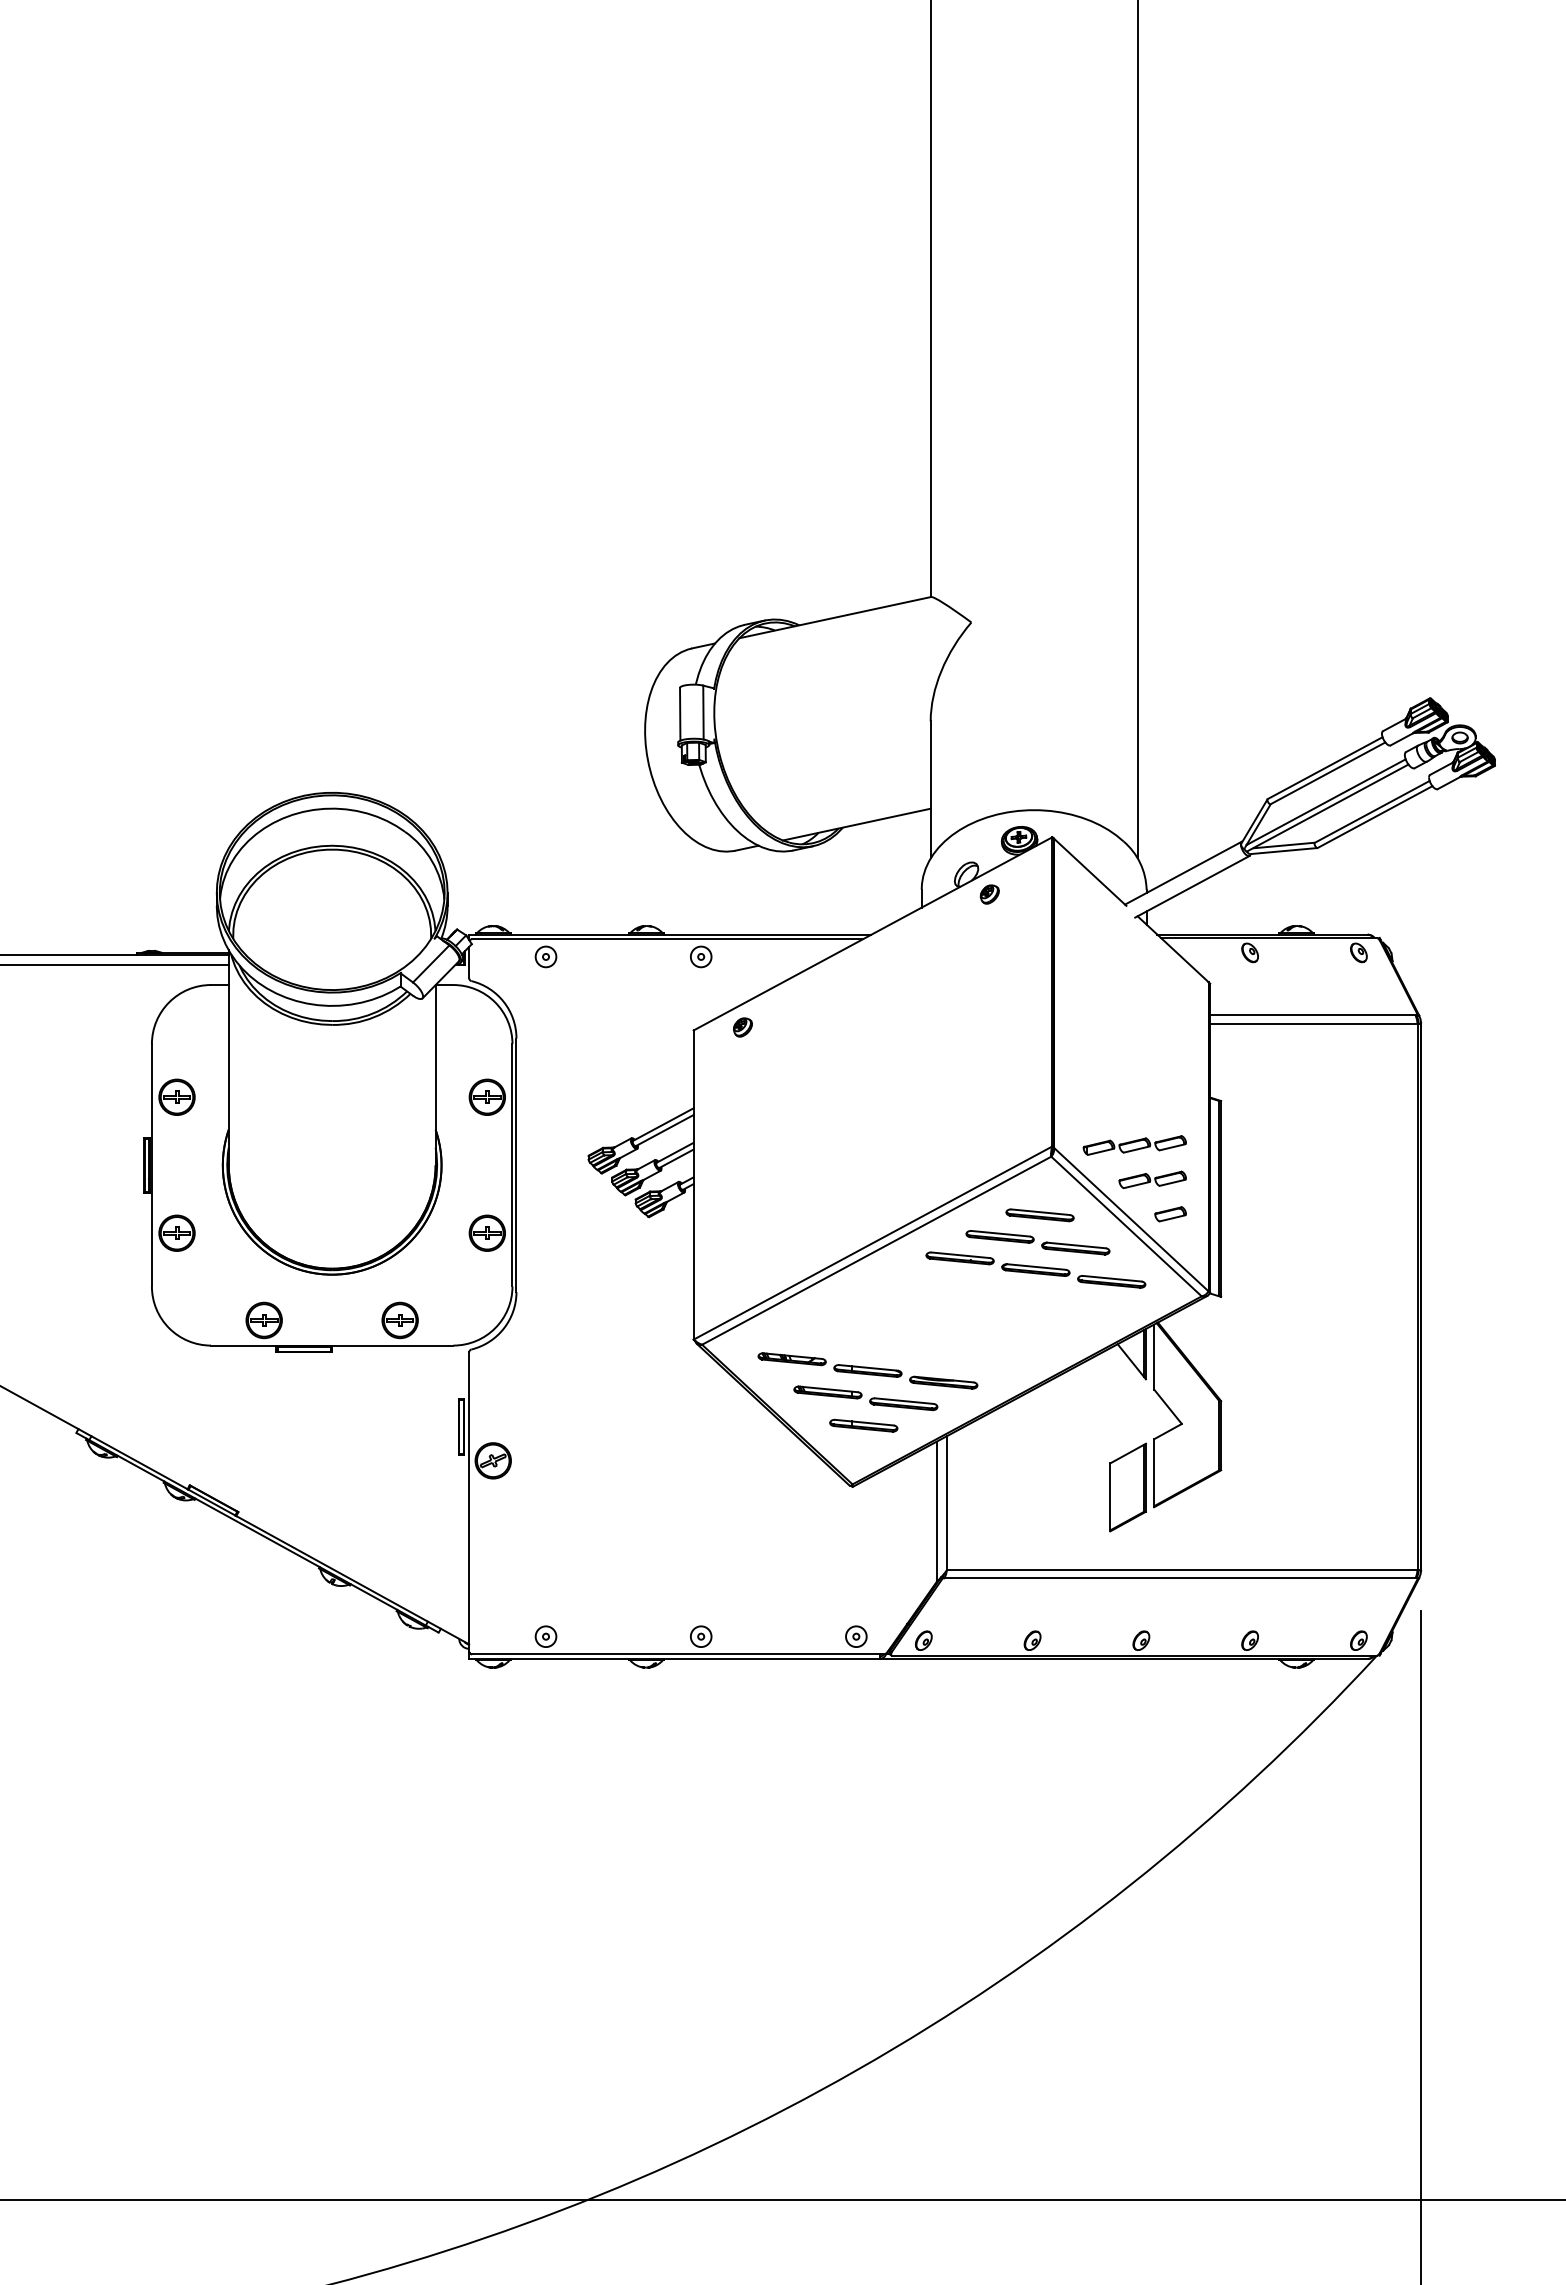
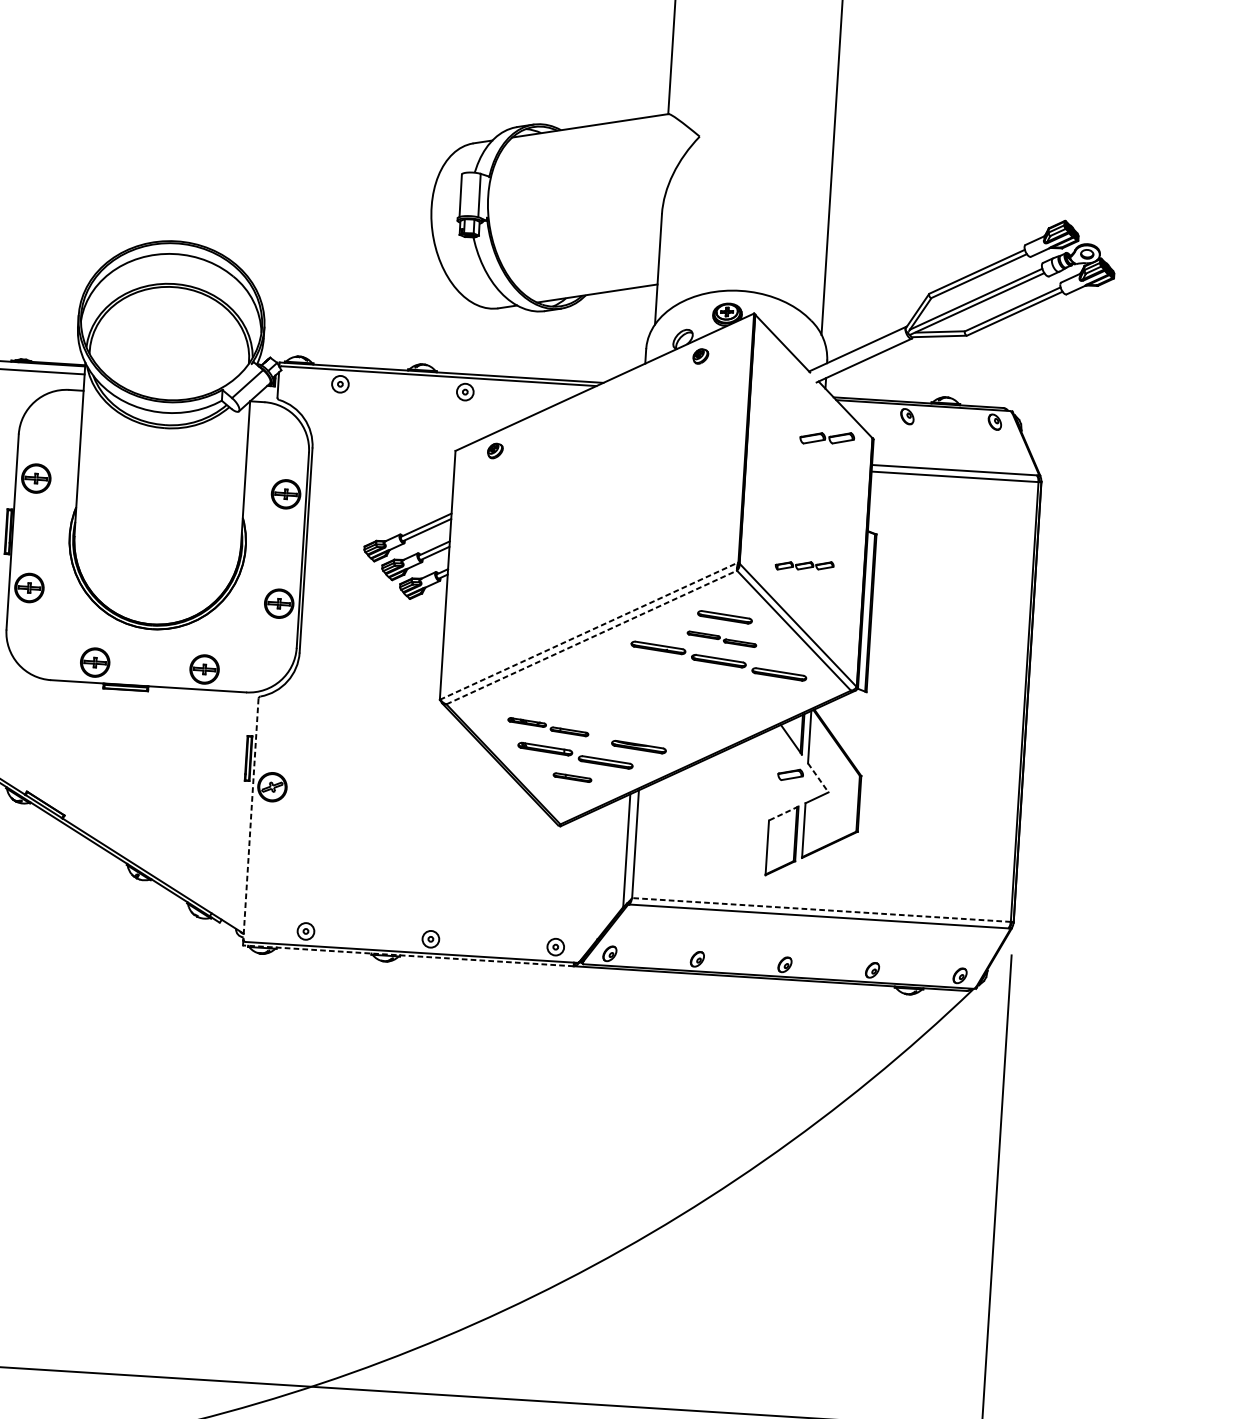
part: (1134, 1145) -> (804, 565), size x0.7
part: (1152, 1179) -> (827, 437), moved
part: (1170, 1214) -> (790, 775), moved
part: (1037, 1242) -> (721, 639), size x0.6
line: (873, 1243) -> (589, 631), solid -> dashed
line: (877, 1250) -> (592, 637), solid -> dashed
part: (829, 1364) -> (547, 726), size x0.7
line: (1168, 1407) -> (818, 778), solid -> dashed
part: (863, 1425) -> (572, 777), size x0.7
line: (1127, 1453) -> (783, 813), solid -> dashed
line: (469, 1501) -> (251, 818), solid -> dashed
line: (1181, 1570) -> (820, 910), solid -> dashed
line: (674, 1658) -> (408, 955), solid -> dashed

